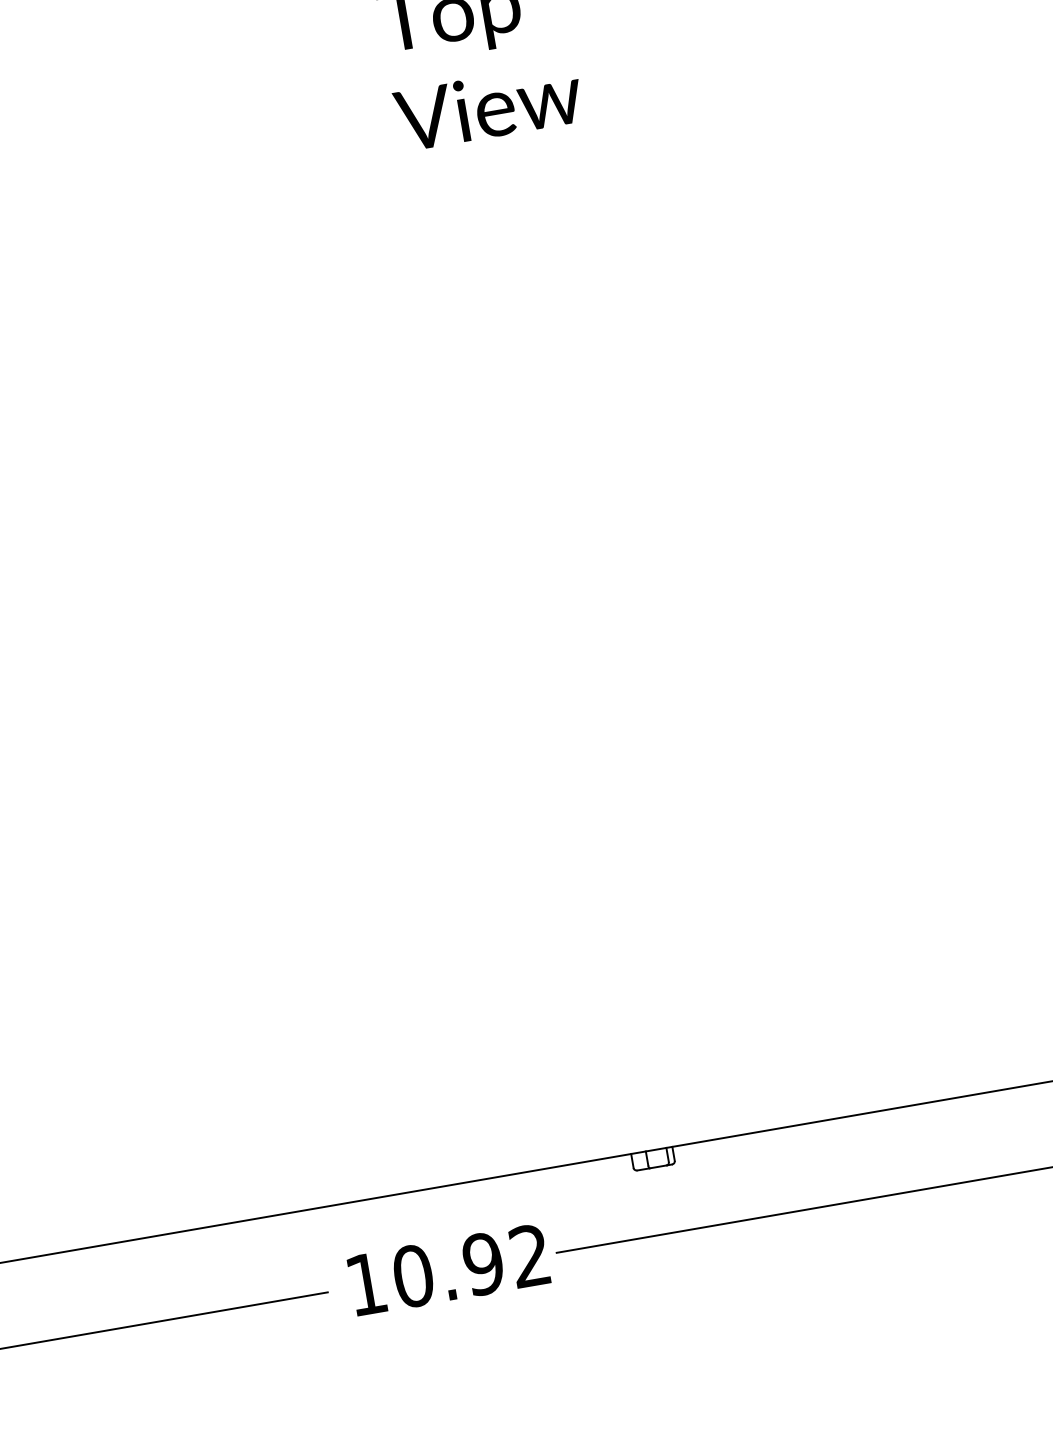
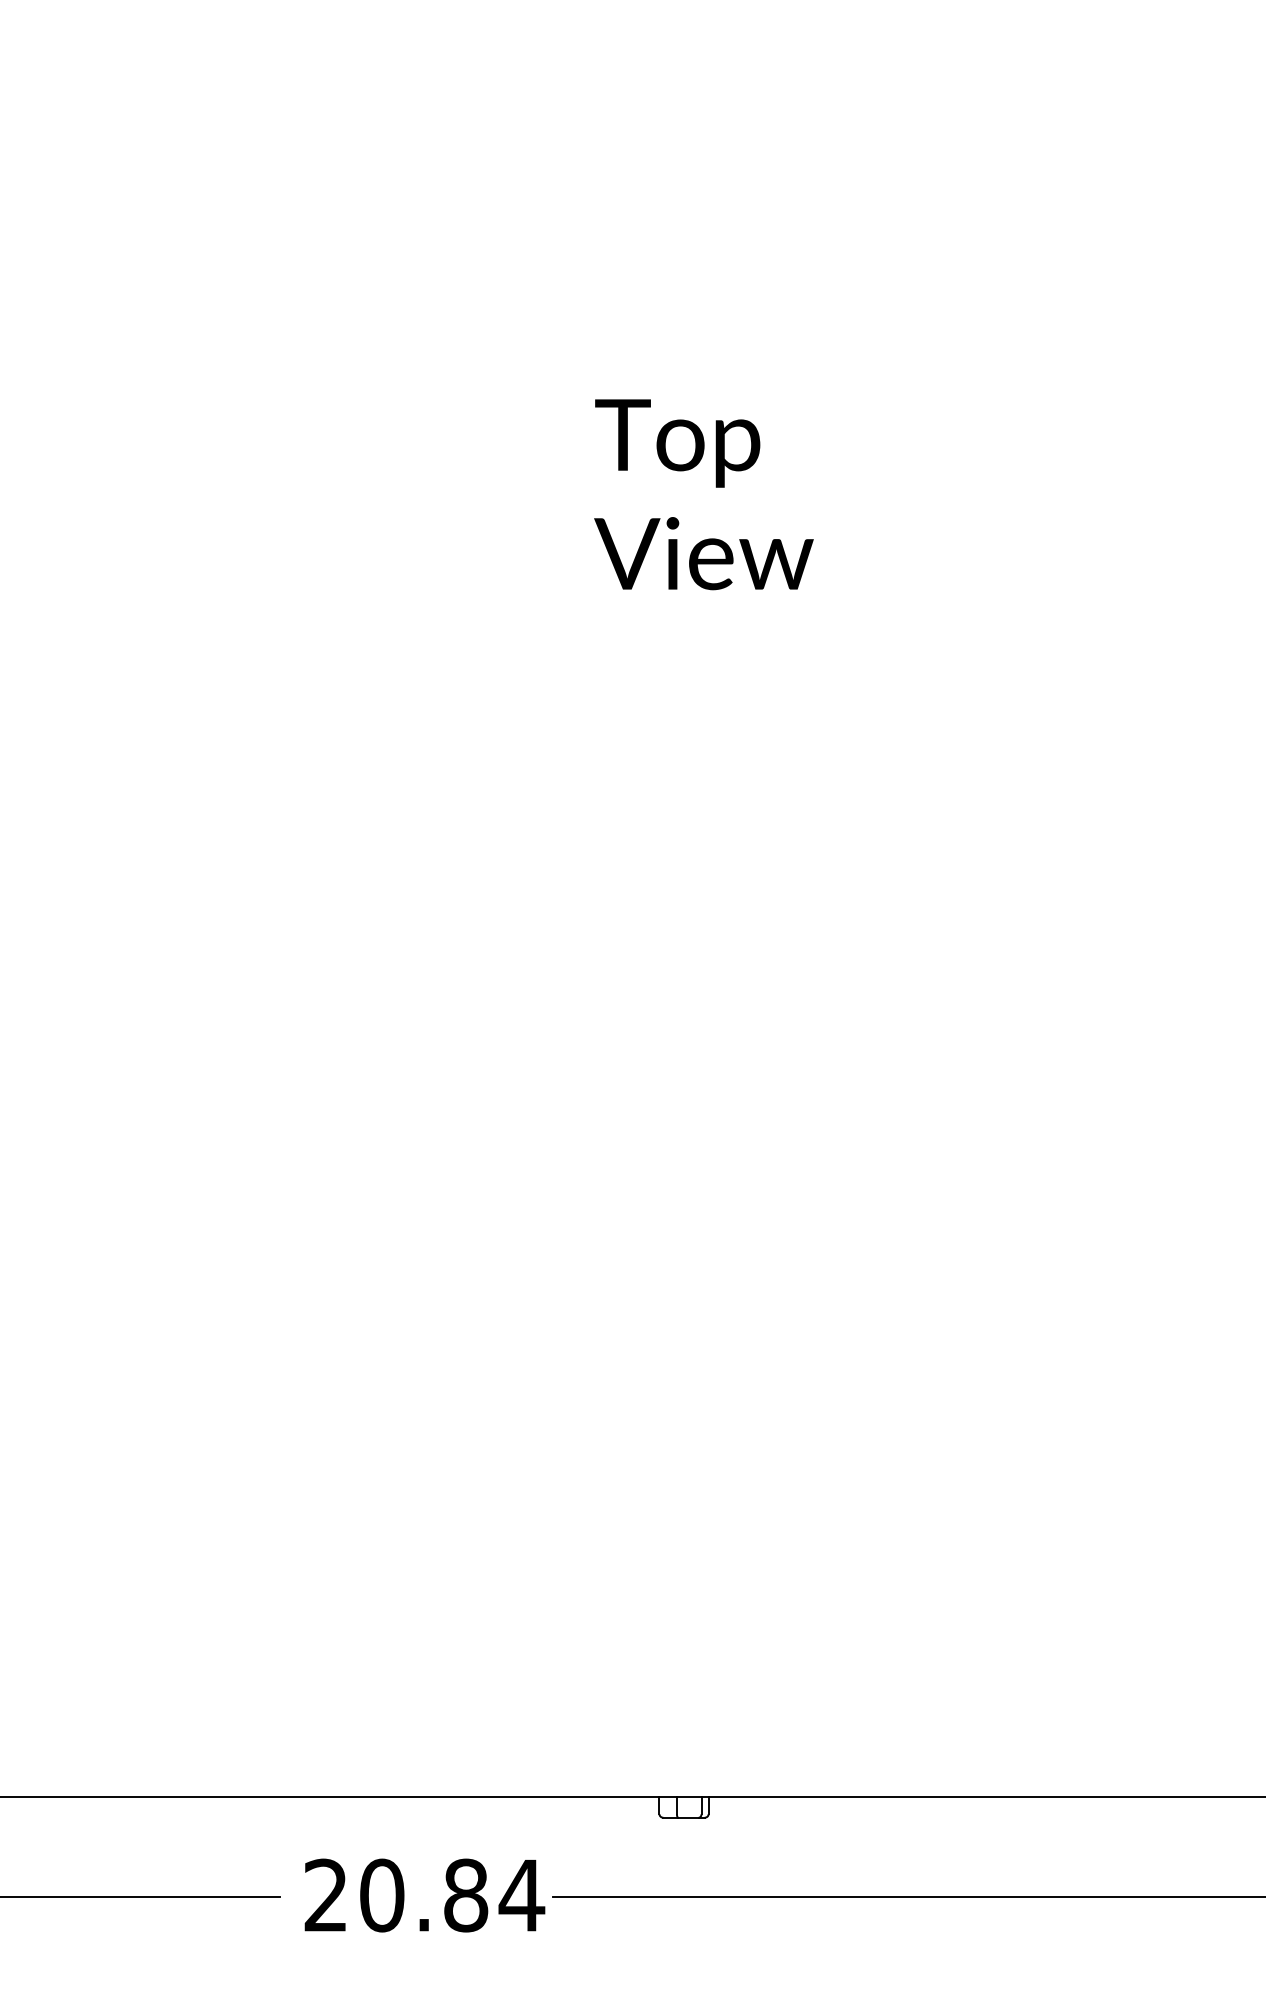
text: (448, 1270) -> (424, 1895), 10.92 -> 20.84

